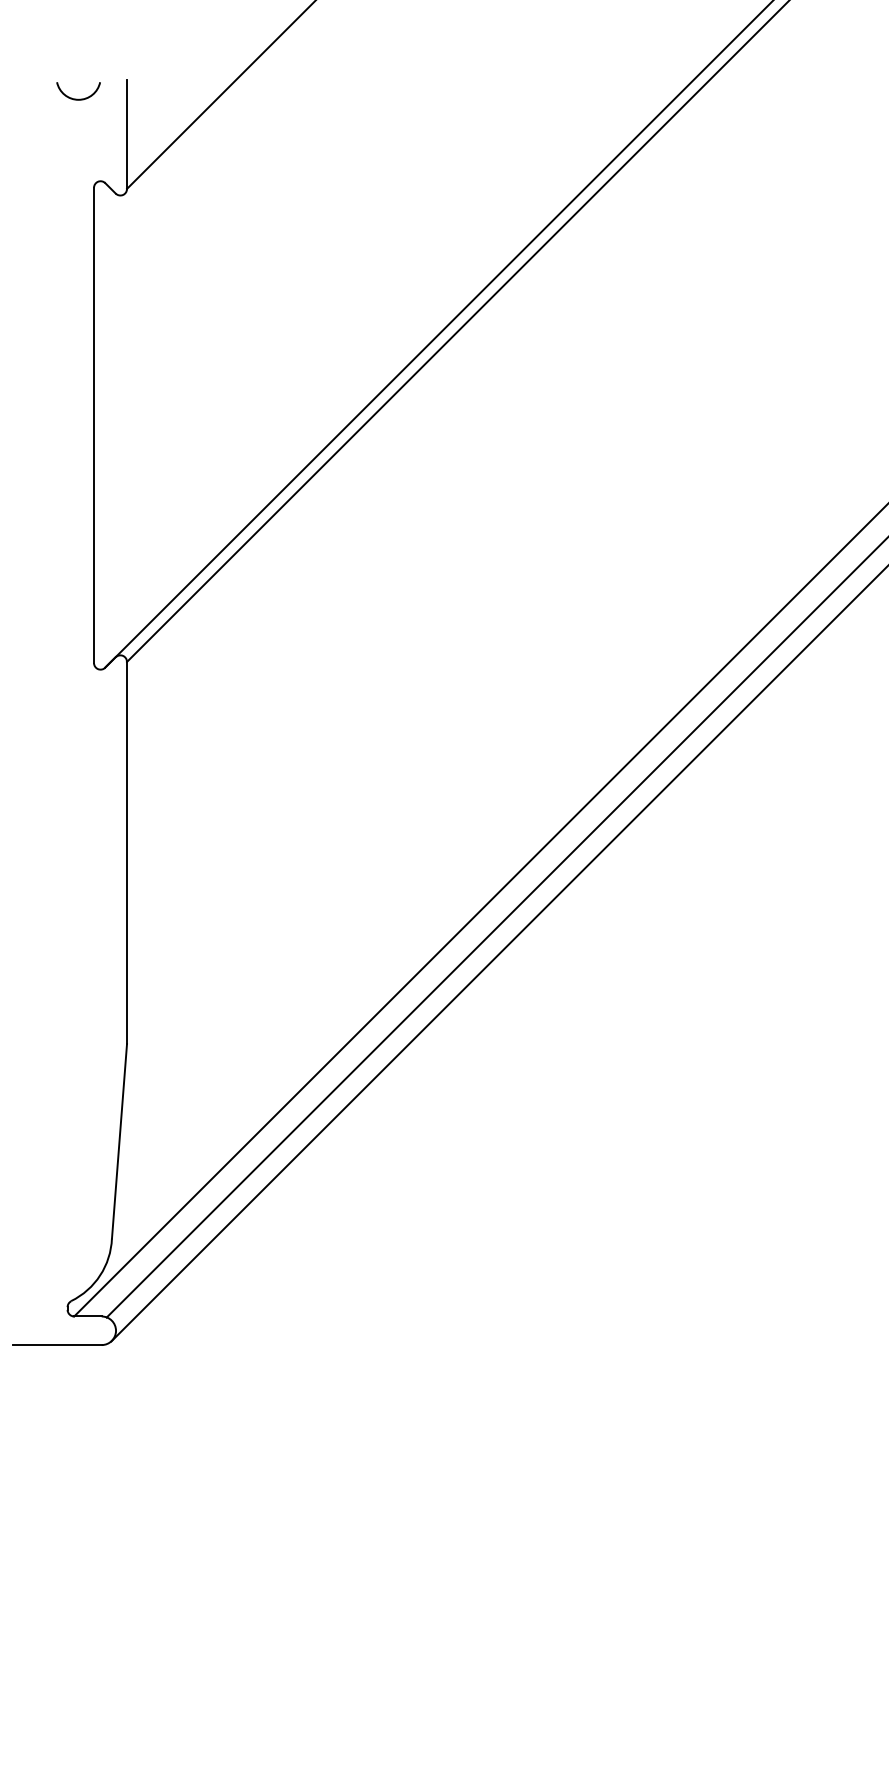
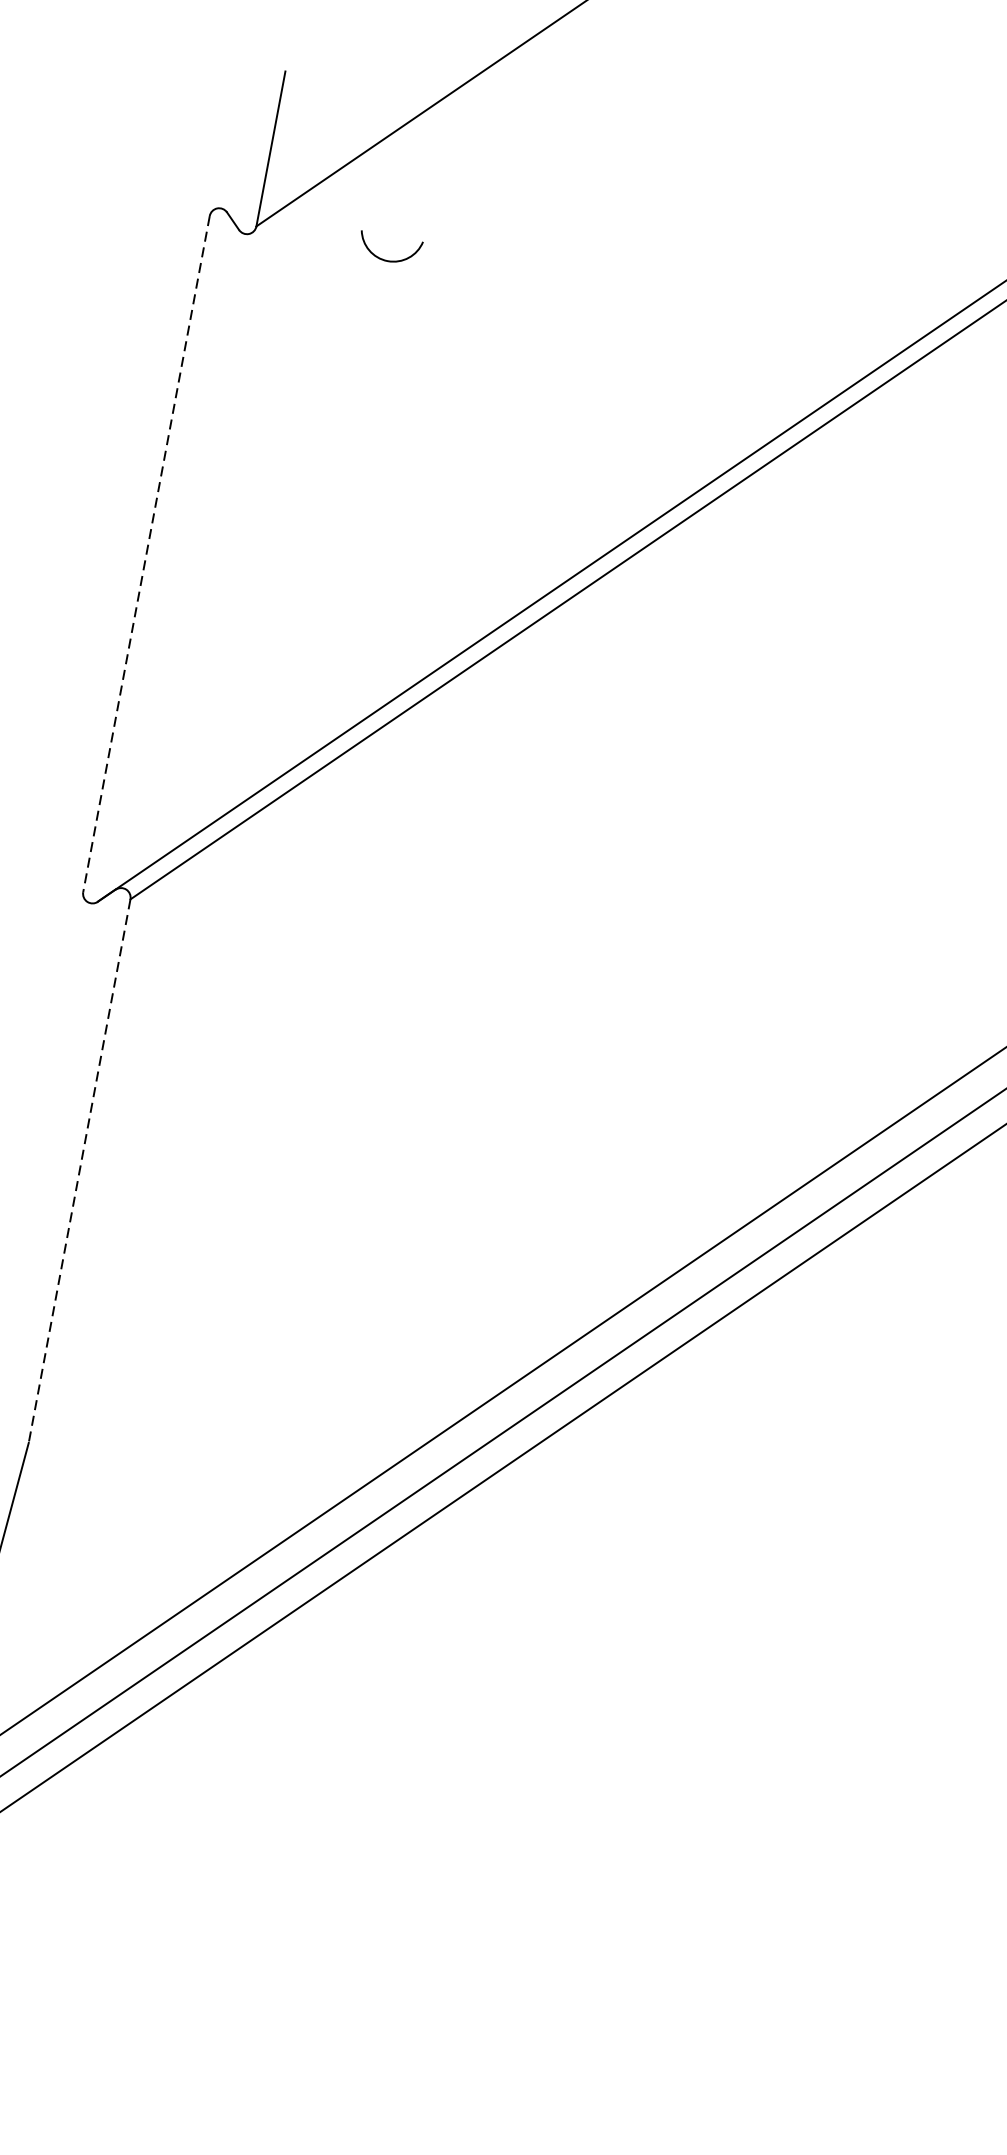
arc: (78, 98) -> (387, 259), moved
line: (94, 425) -> (147, 554), solid -> dashed
line: (127, 853) -> (80, 1172), solid -> dashed

